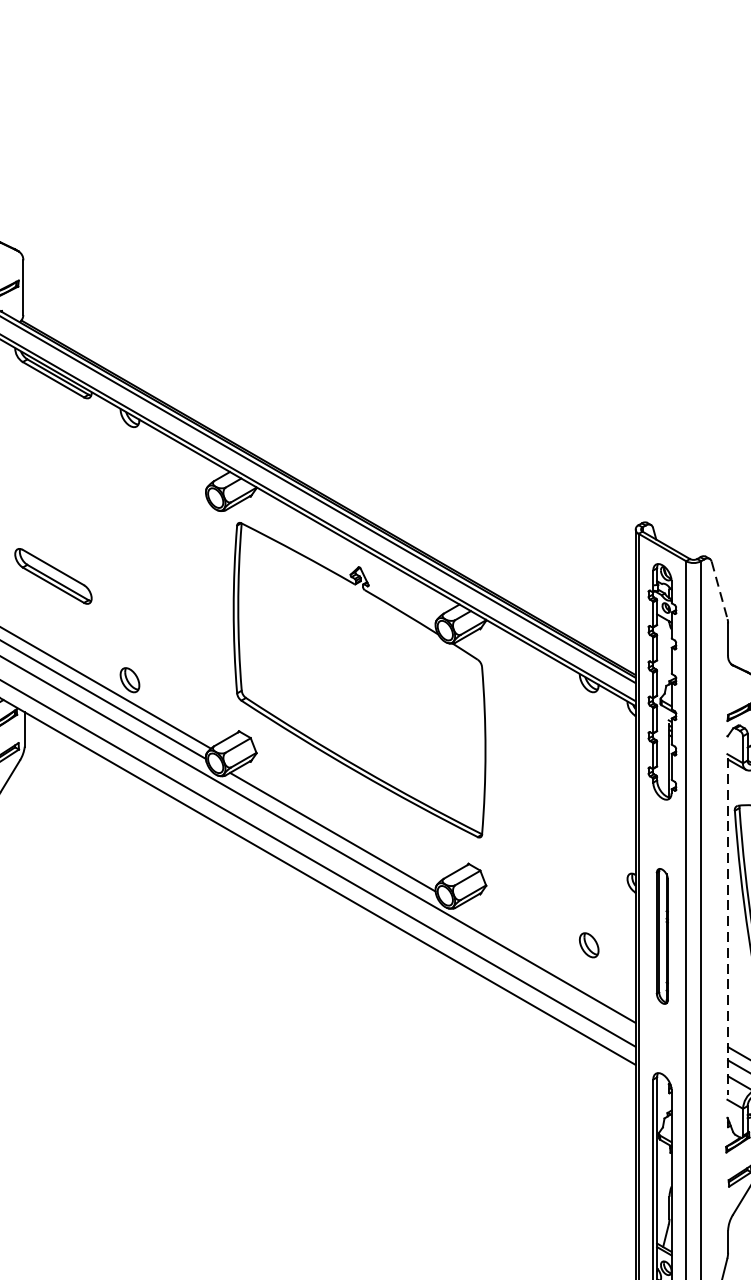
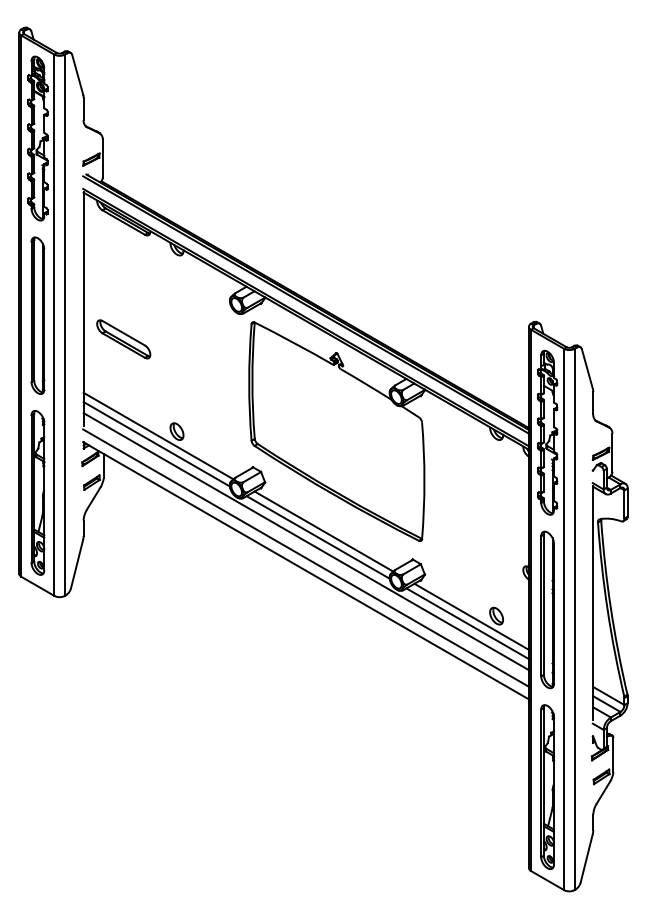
part: (53, 576) -> (123, 339), moved
line: (719, 590) -> (587, 369), dashed -> solid
line: (340, 823) -> (323, 531), added
line: (728, 927) -> (593, 603), dashed -> solid
part: (662, 935) -> (547, 609), size x1.67
line: (553, 945) -> (471, 616), added
line: (547, 955) -> (467, 623), added

